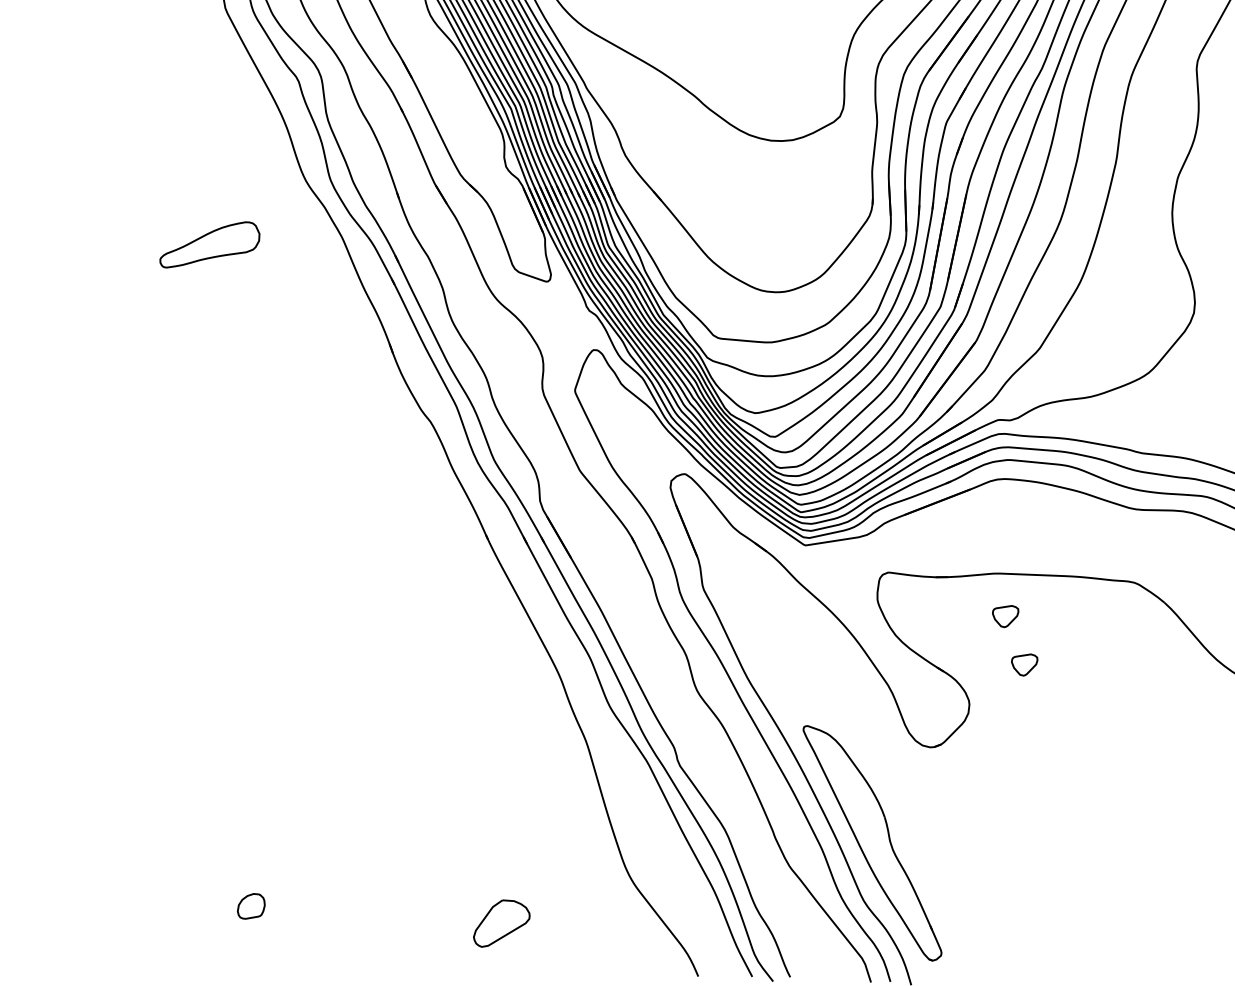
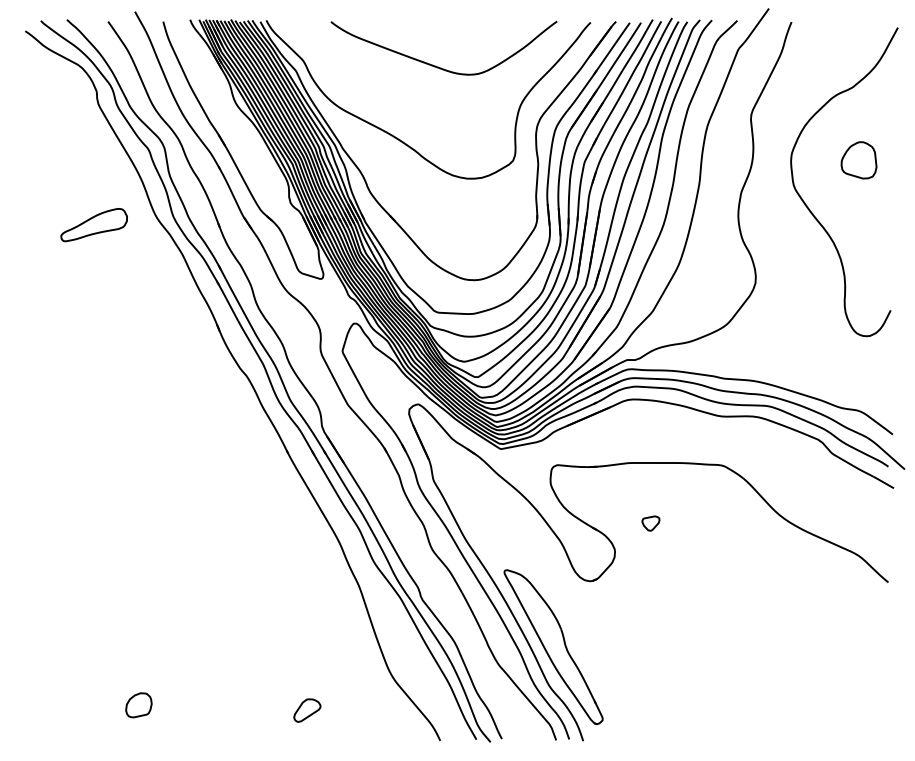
part: (208, 245) -> (93, 225), moved
part: (1004, 616) -> (636, 491), removed
part: (250, 906) -> (138, 705), size x1.43
part: (502, 923) -> (307, 710), size x0.71

